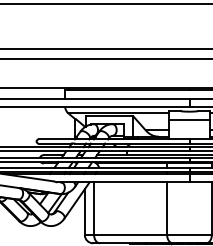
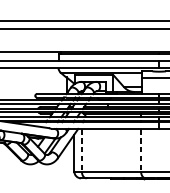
line: (94, 209) -> (82, 150), solid -> dashed
line: (167, 209) -> (141, 150), solid -> dashed

